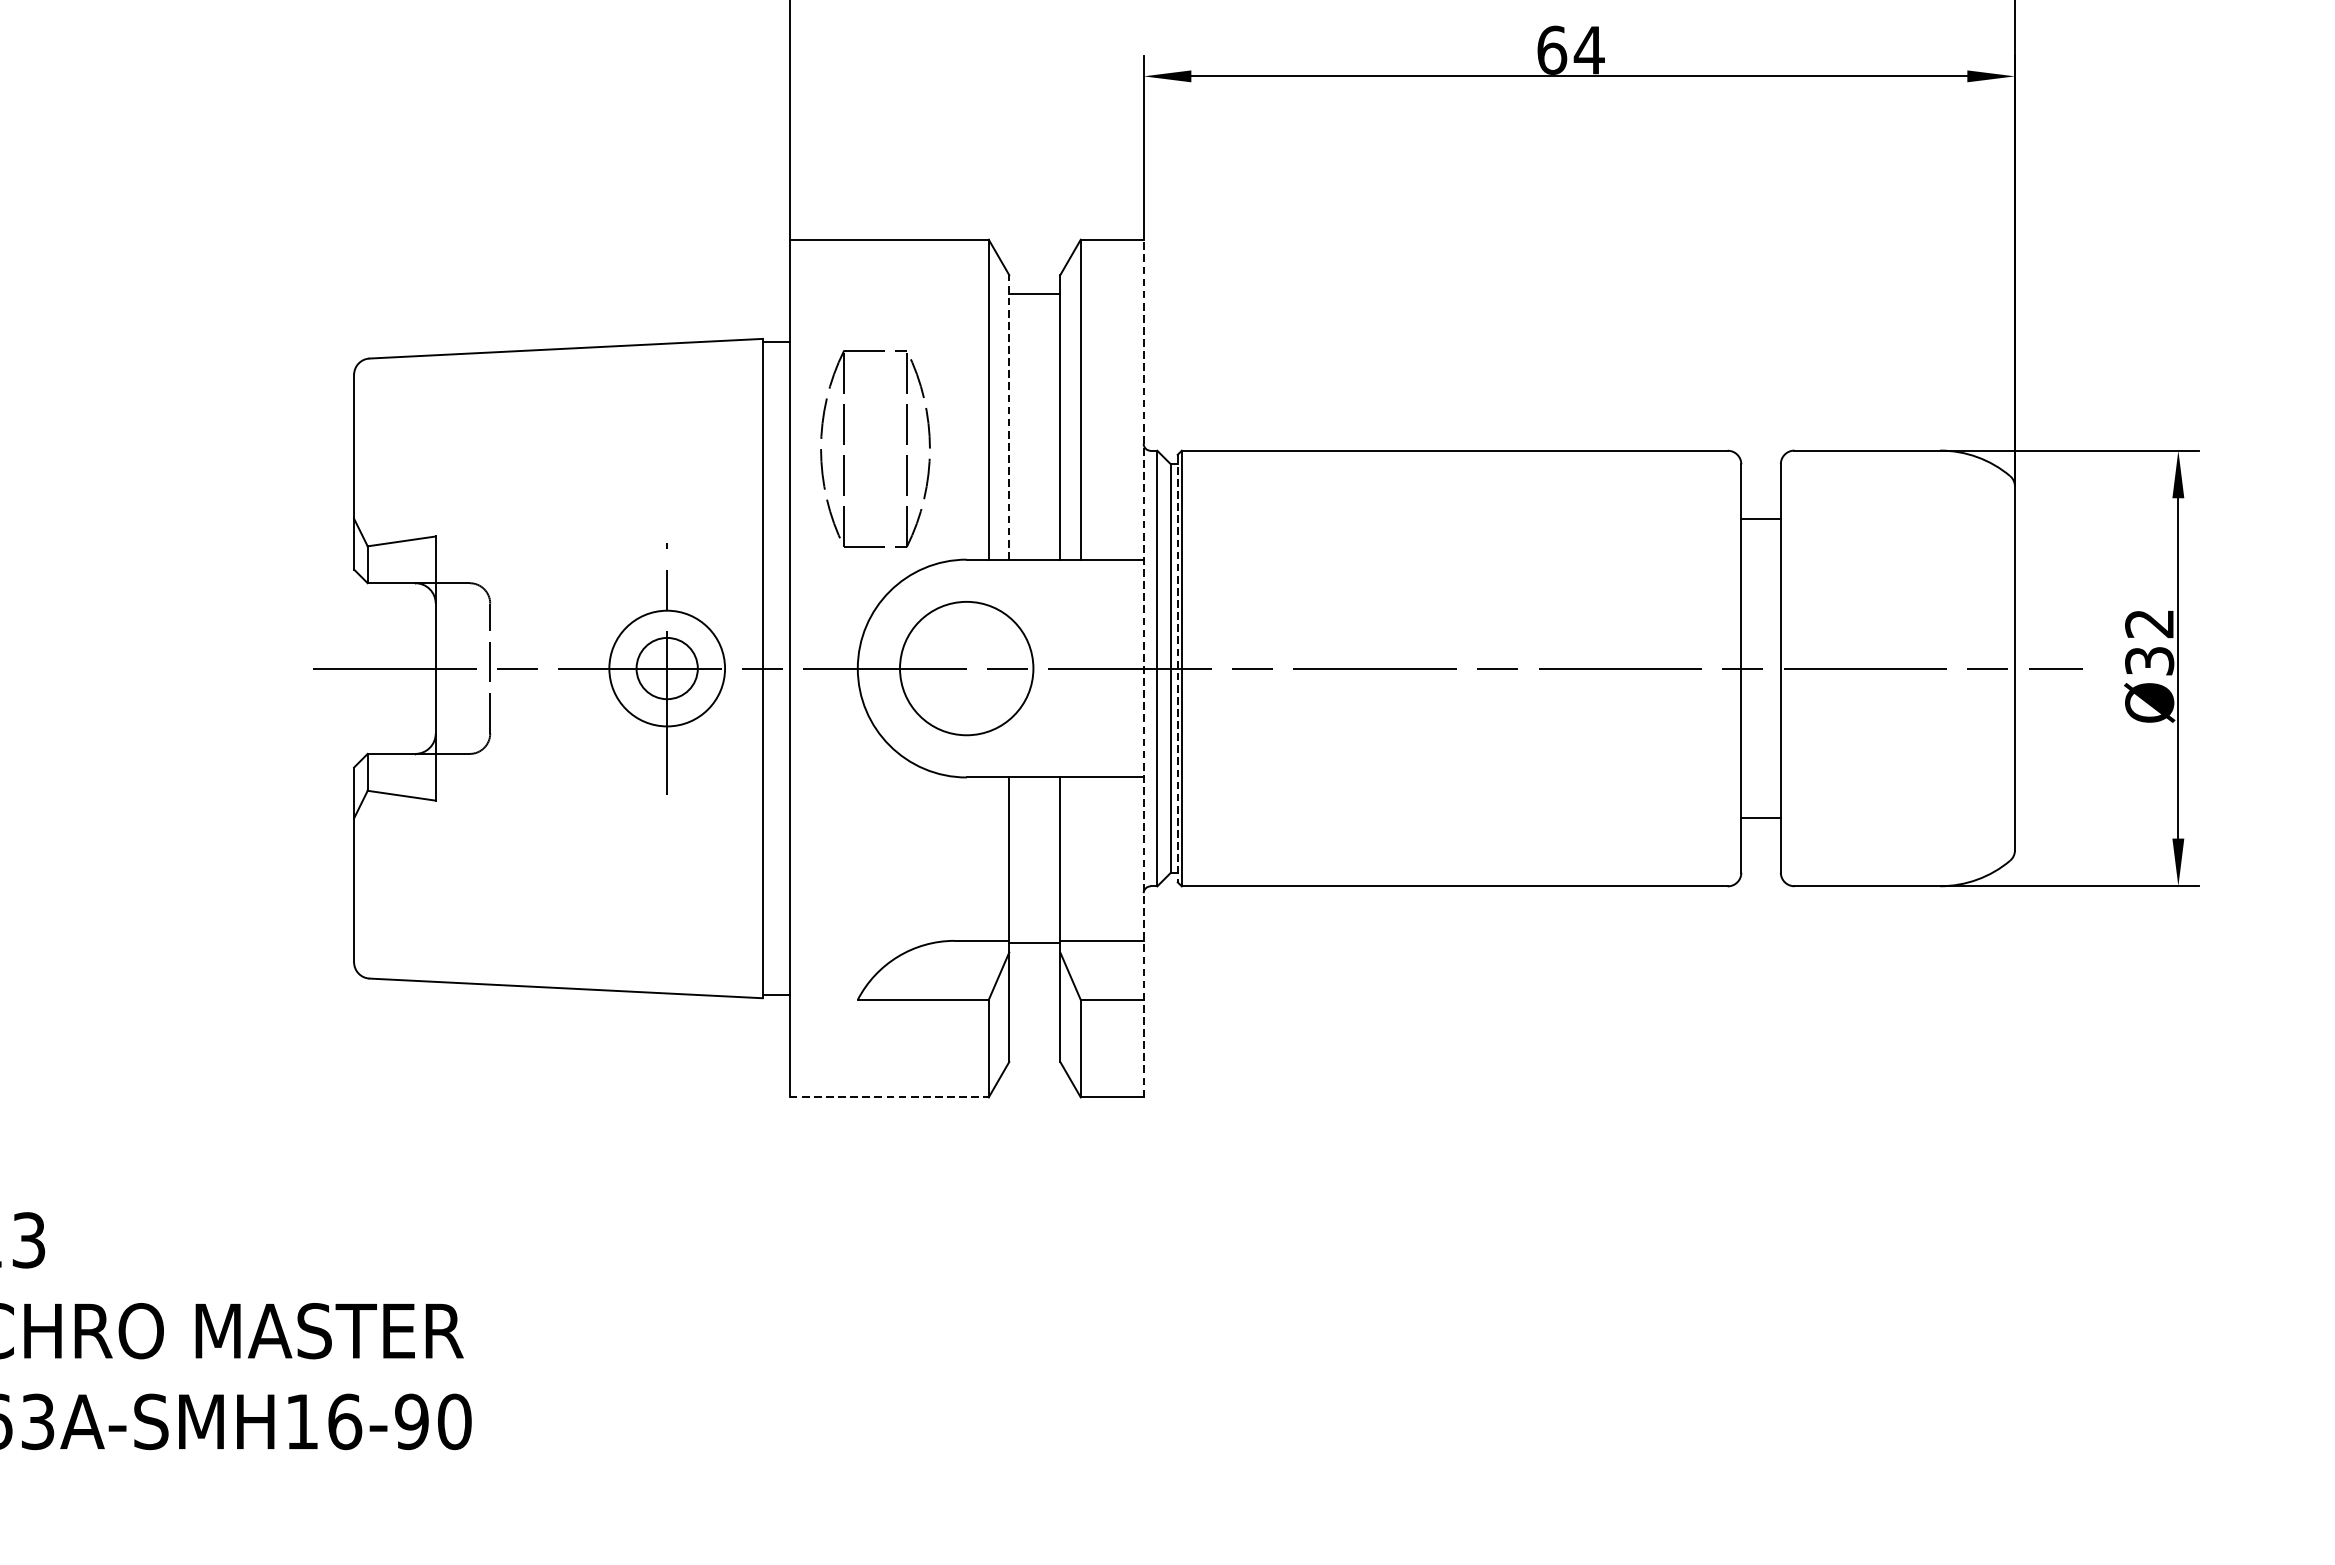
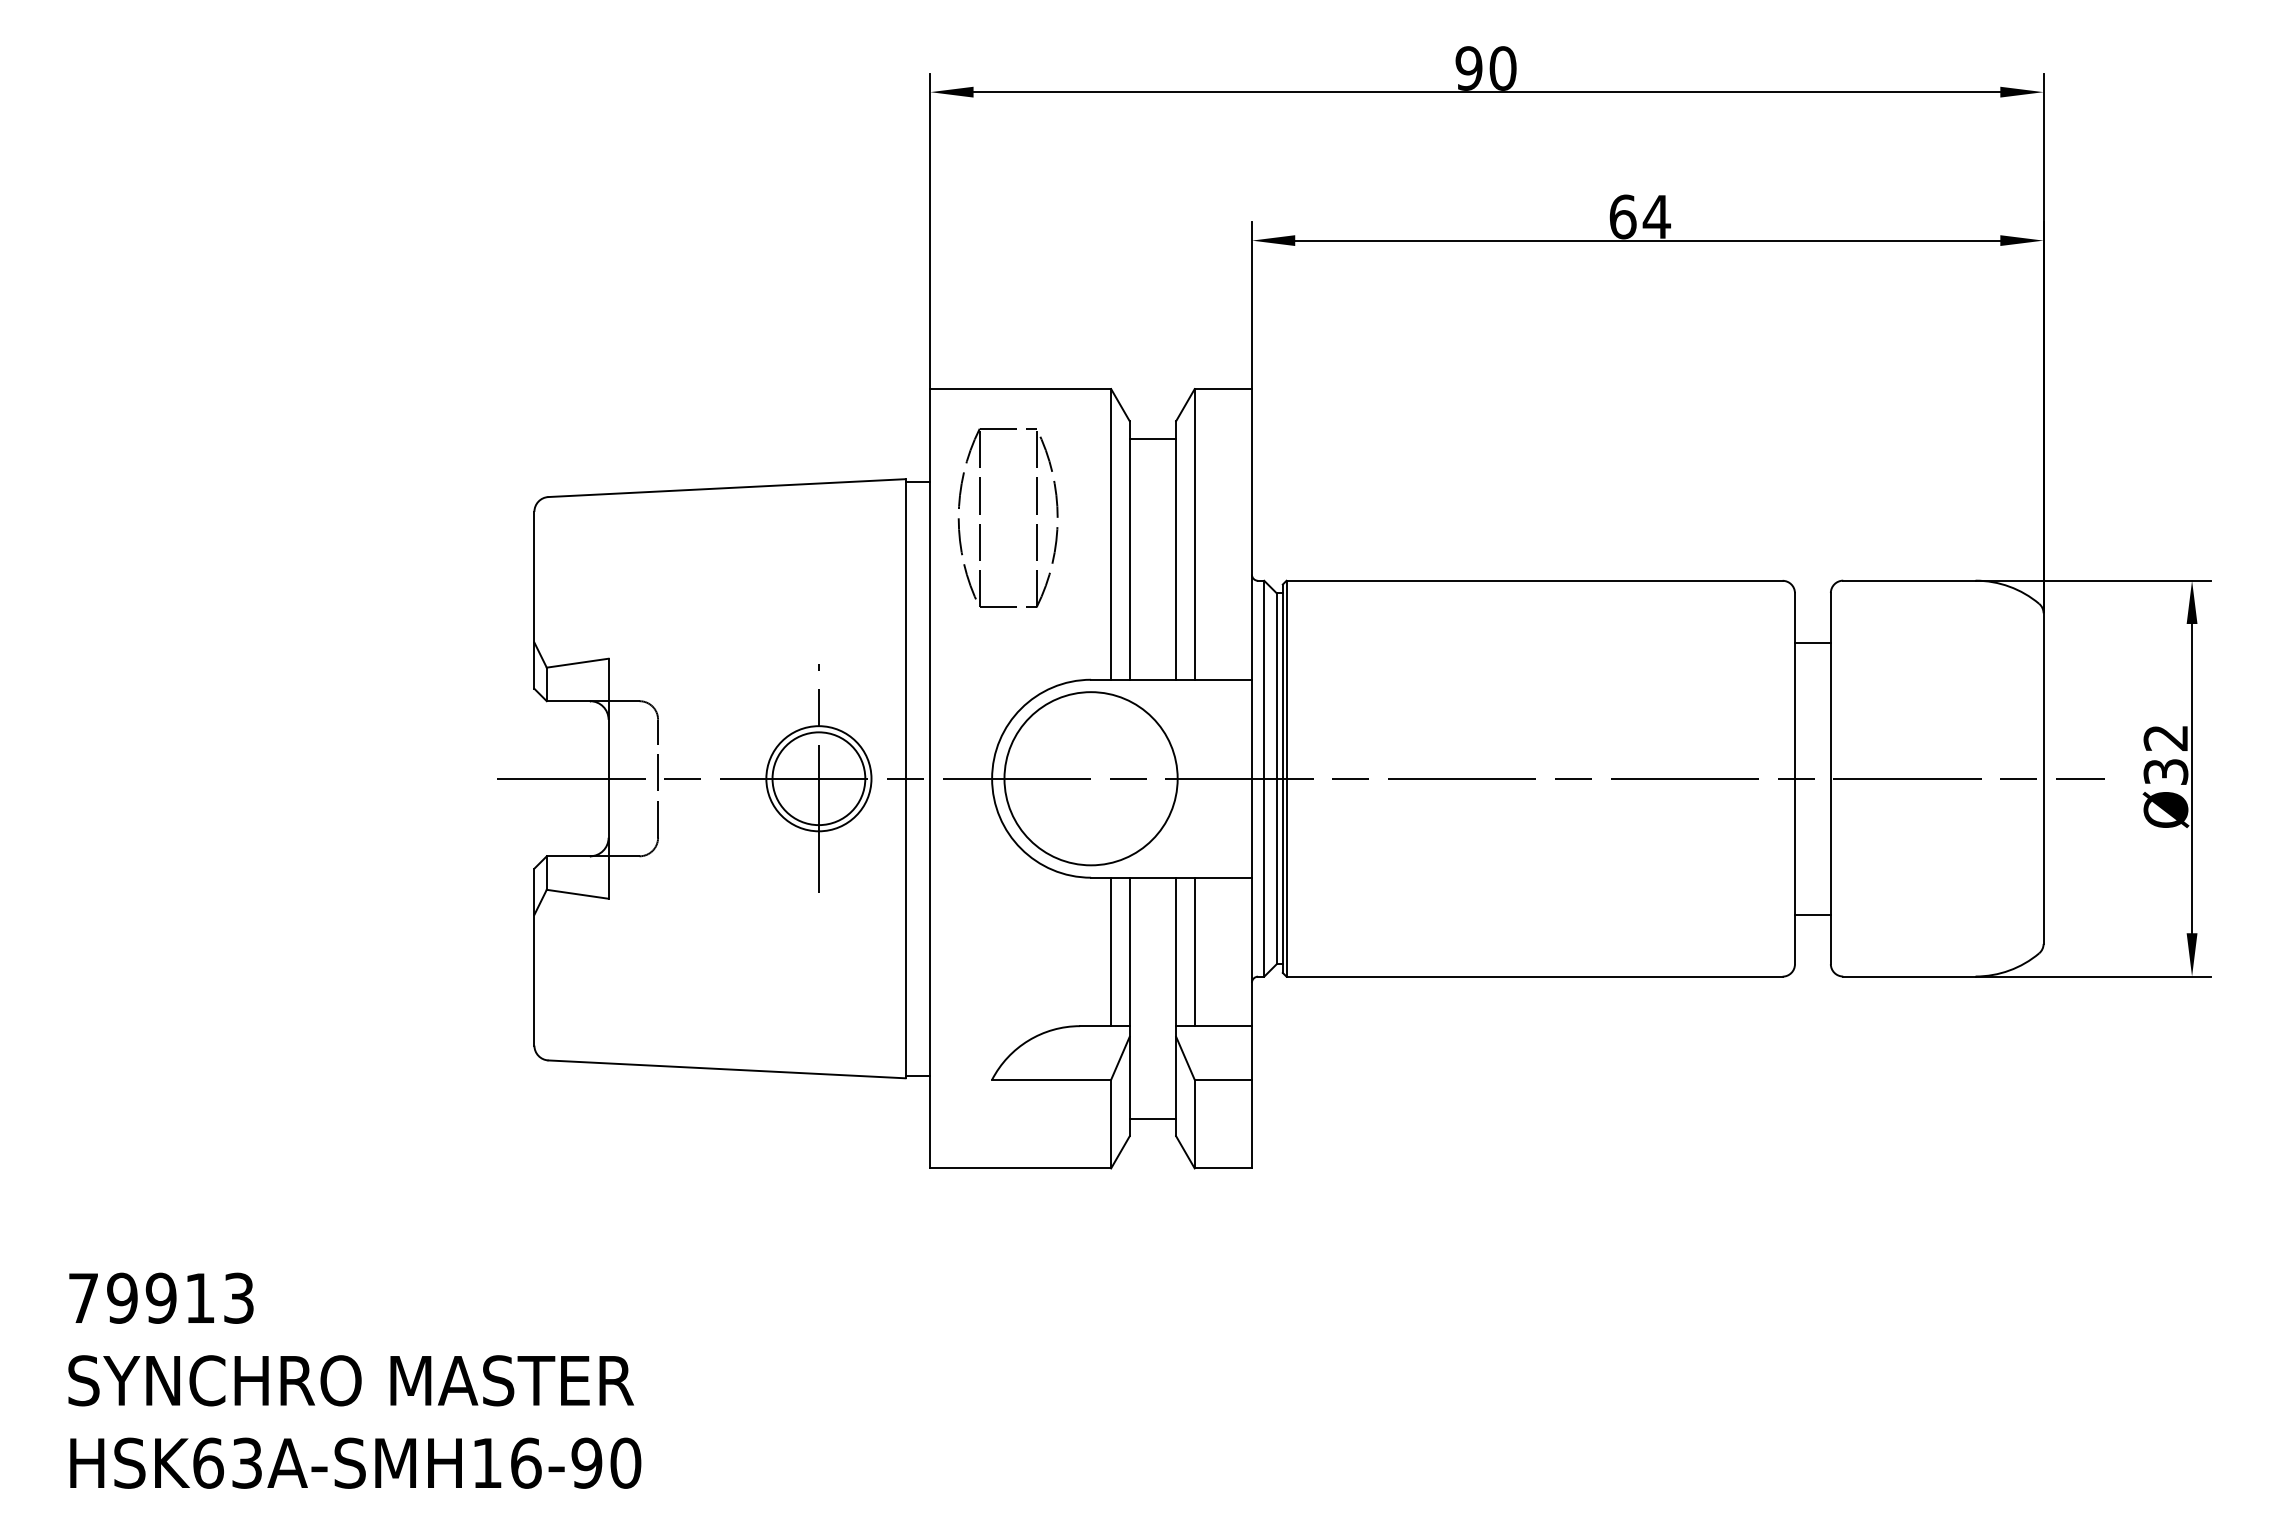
line: (1008, 417) -> (1129, 550), dashed -> solid
part: (845, 444) -> (980, 514), moved
circle: (666, 668) -> (818, 778), size x1.67
circle: (966, 668) -> (1090, 778), size x1.43
line: (1143, 668) -> (1251, 778), dashed -> solid
line: (1177, 669) -> (1282, 779), dashed -> solid
line: (989, 858) -> (1111, 951), added
line: (1080, 858) -> (1194, 951), added
line: (1034, 942) -> (1152, 1118), moved
line: (890, 1097) -> (1021, 1168), dashed -> solid

